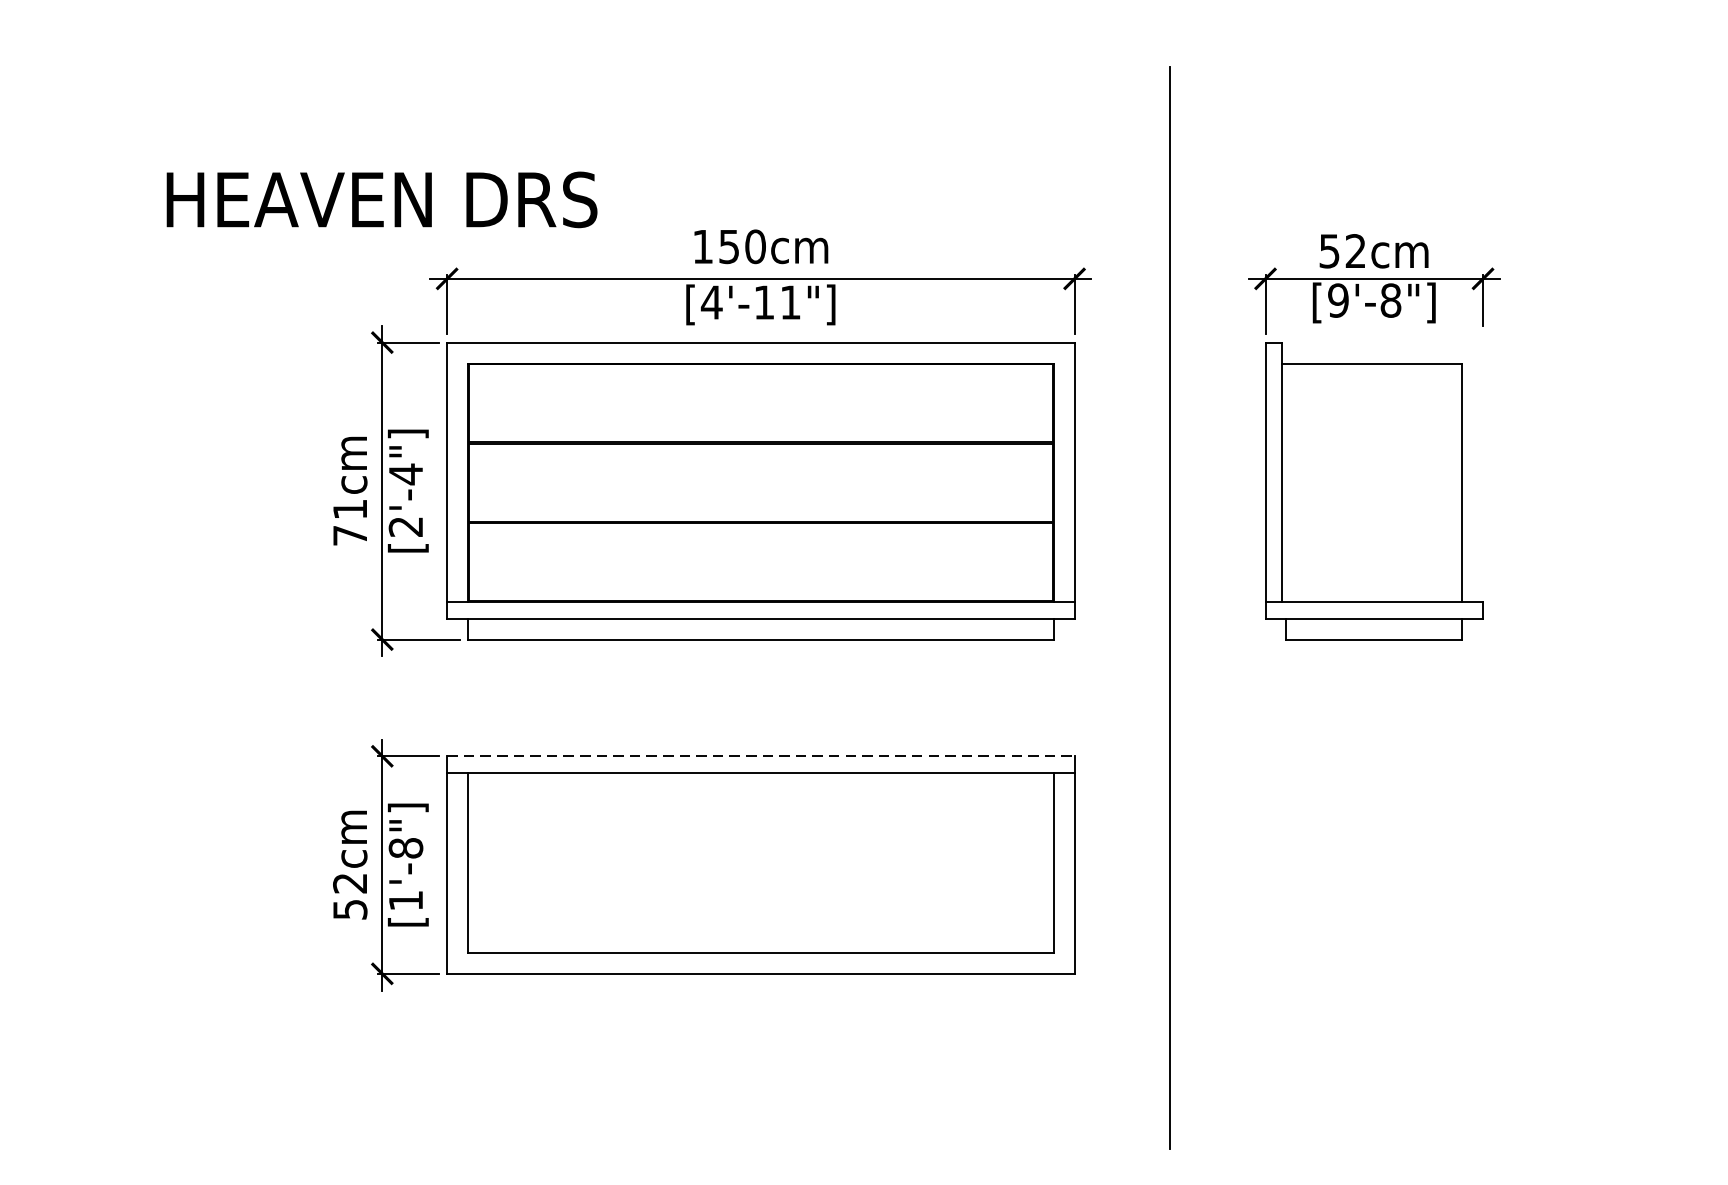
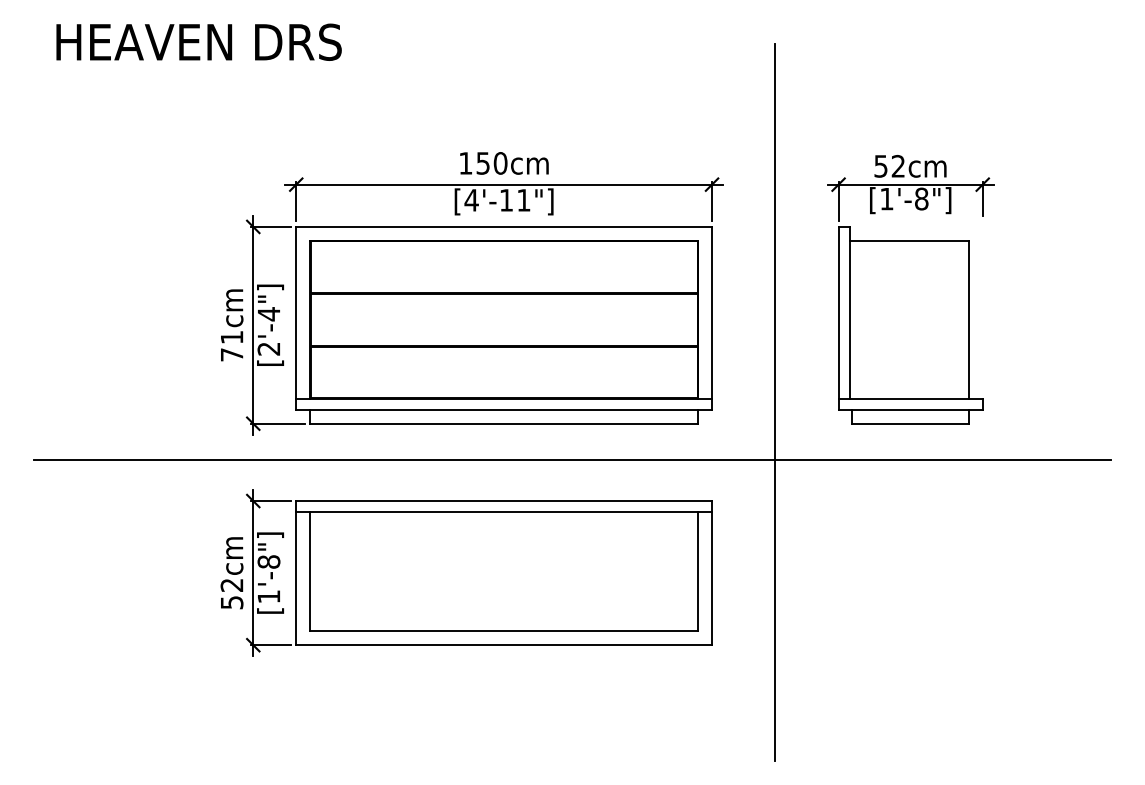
text: (381, 198) -> (198, 41), moved
text: (1337, 299) -> (886, 198), [9'-8"] -> [1'-8"]
line: (864, 693) -> (572, 459), added
line: (761, 756) -> (504, 501), dashed -> solid

